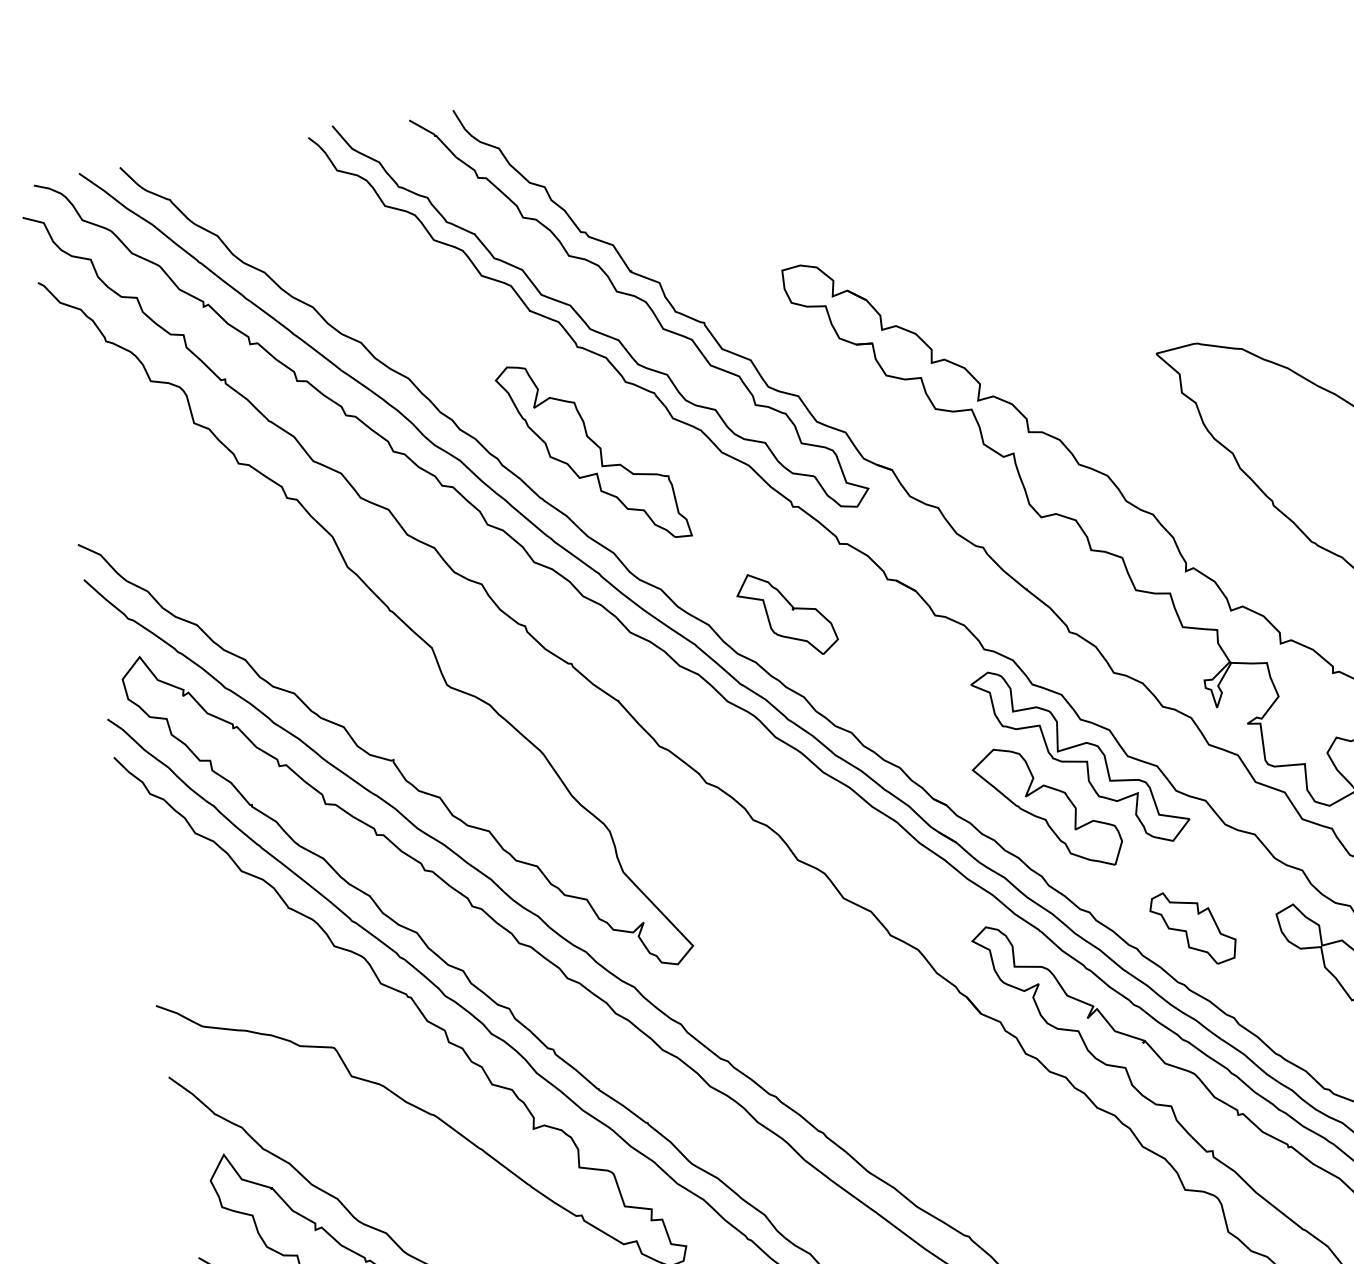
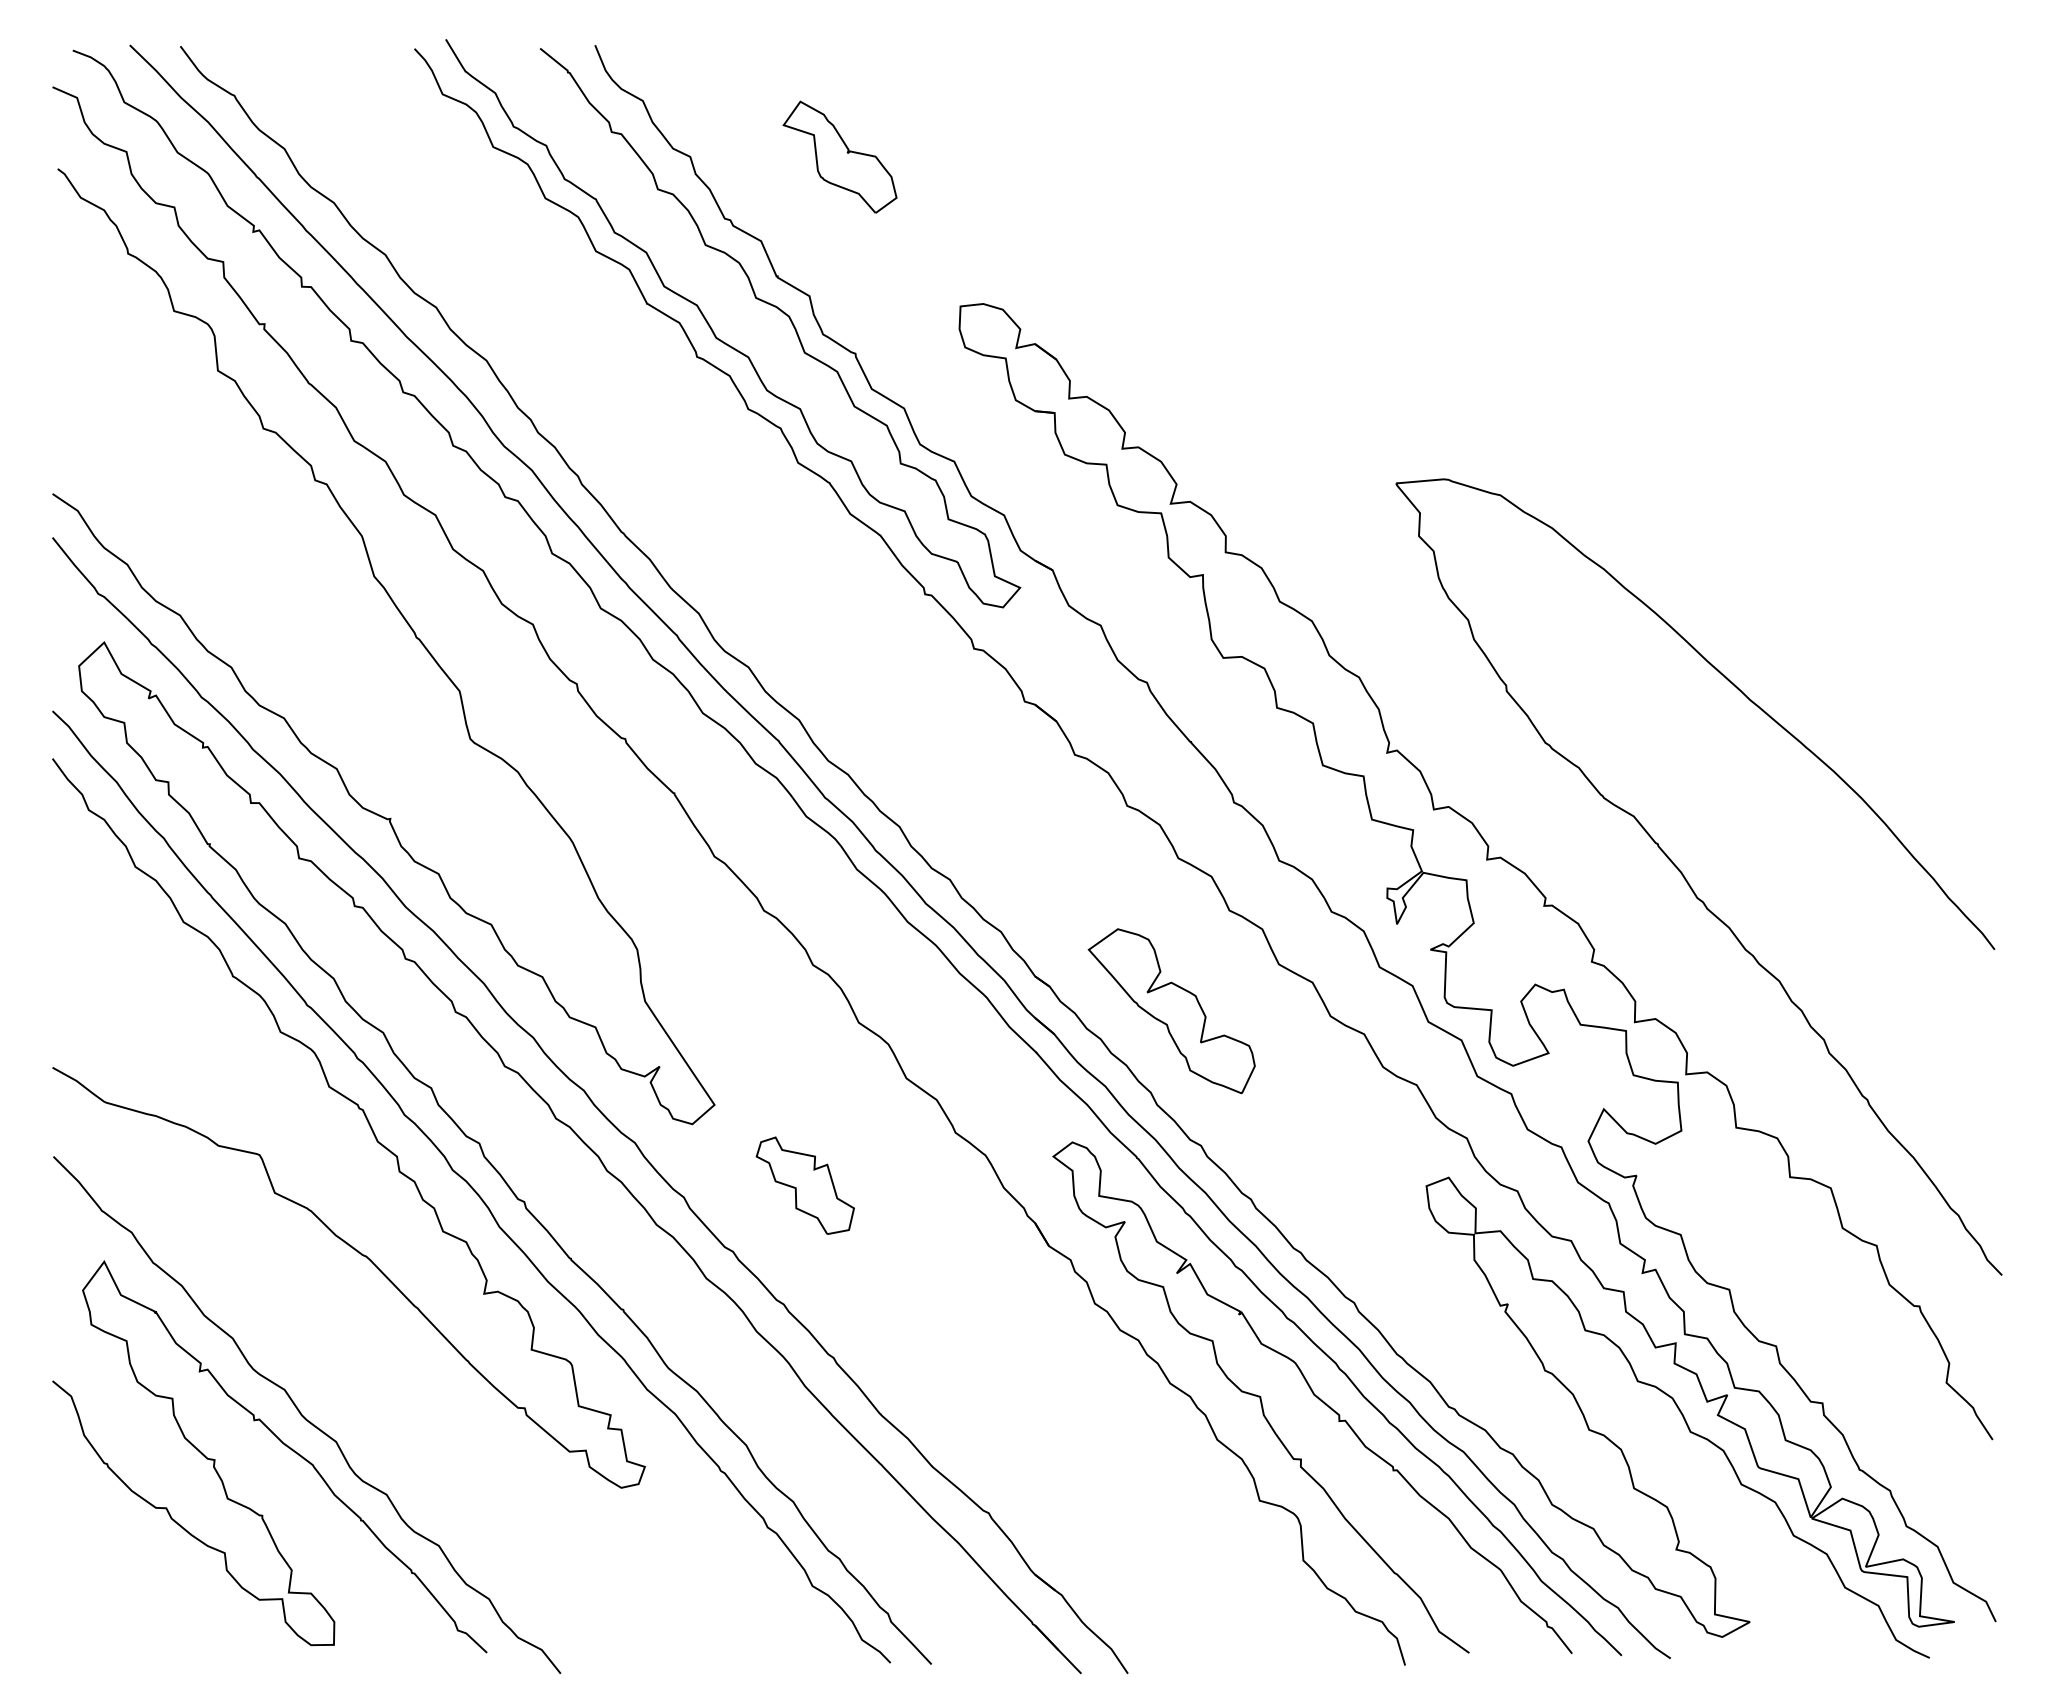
part: (593, 452) -> (694, 487), removed
part: (786, 613) -> (839, 156), moved
part: (1081, 756) -> (1222, 955), removed
part: (1192, 927) -> (804, 1185), moved

